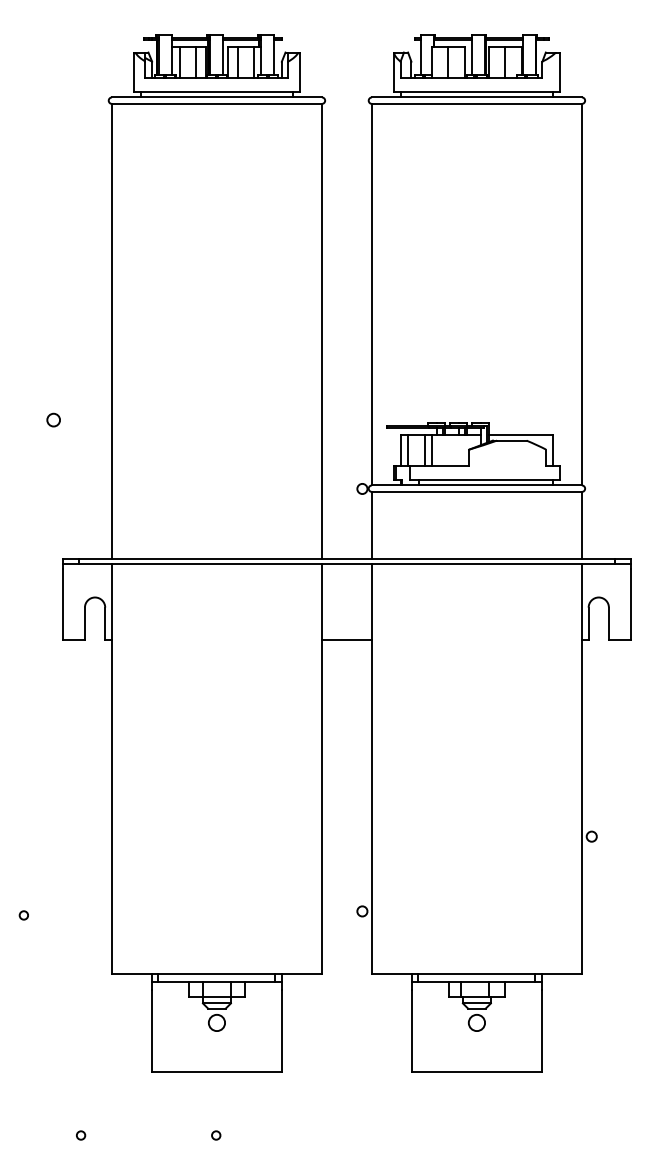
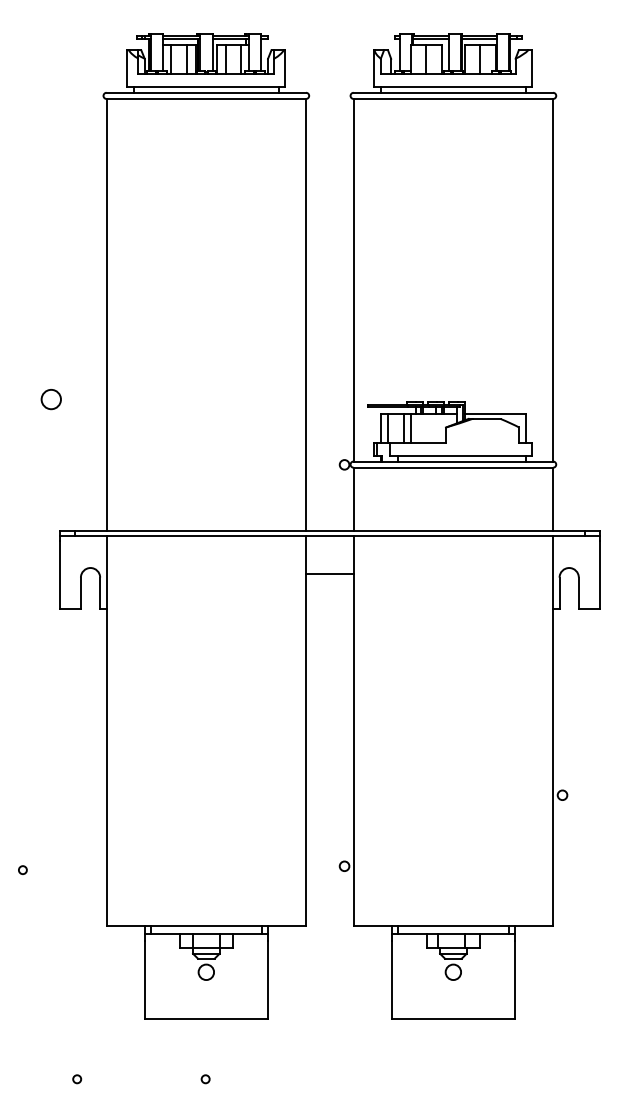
circle: (53, 419) -> (51, 398), size x1.6
line: (346, 640) -> (329, 574), moved

